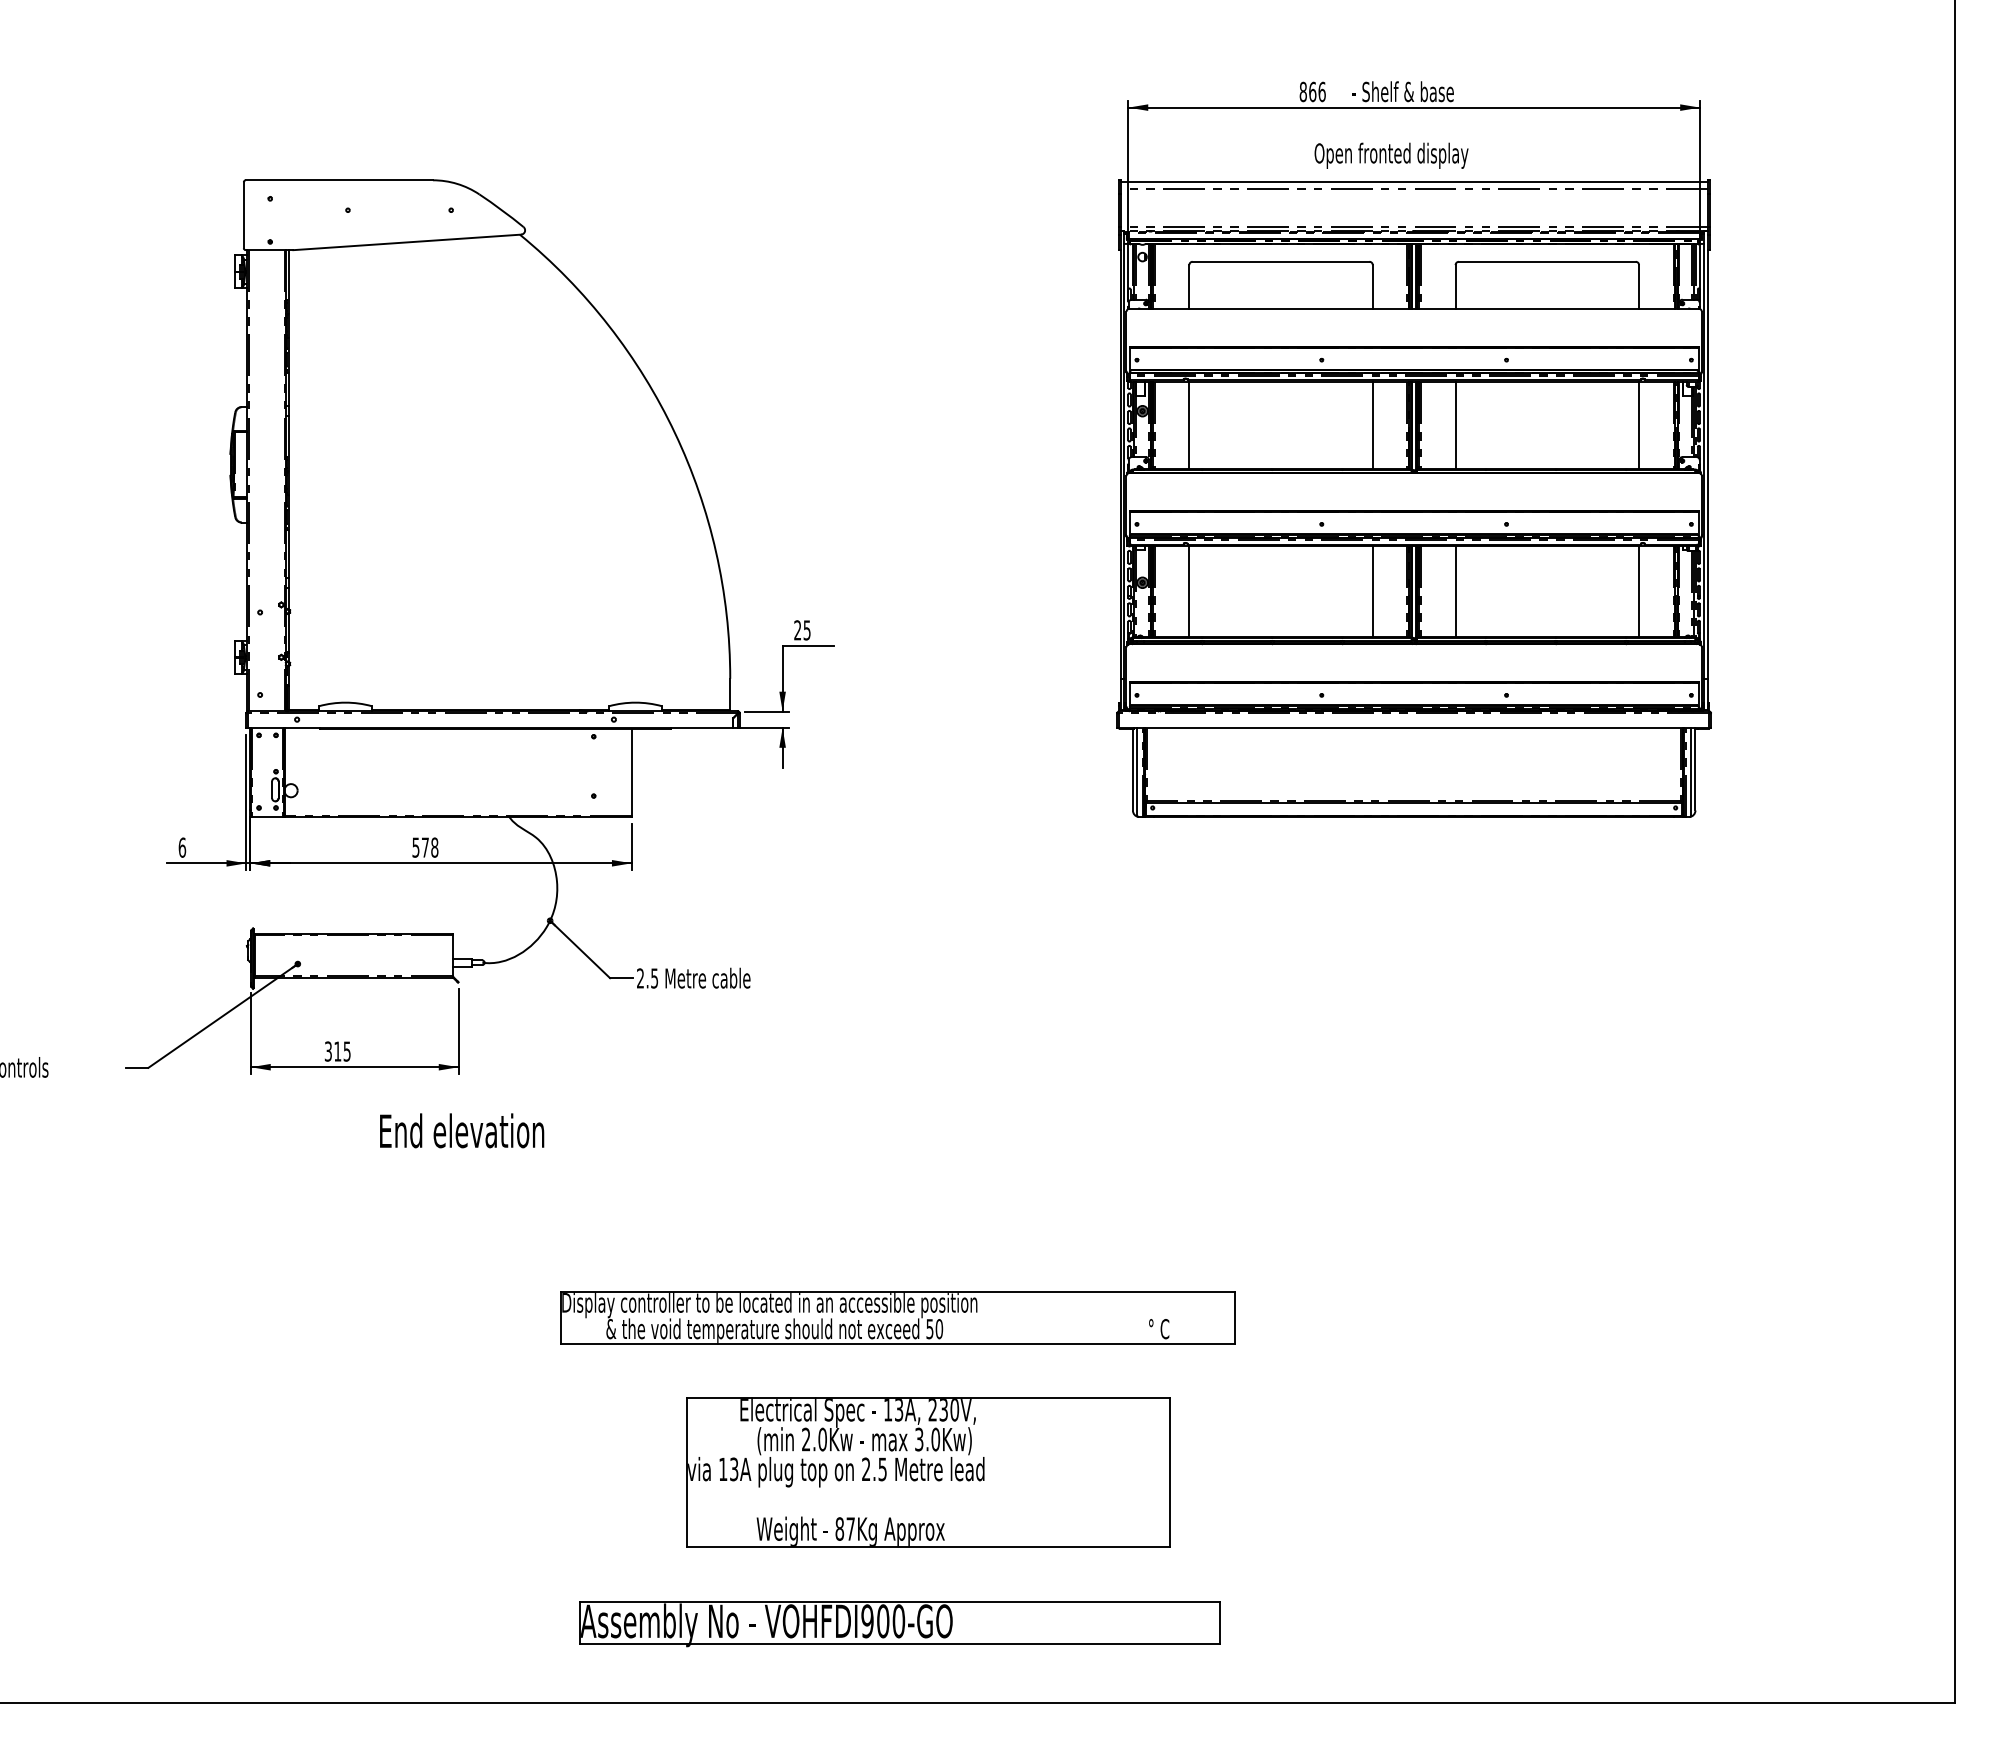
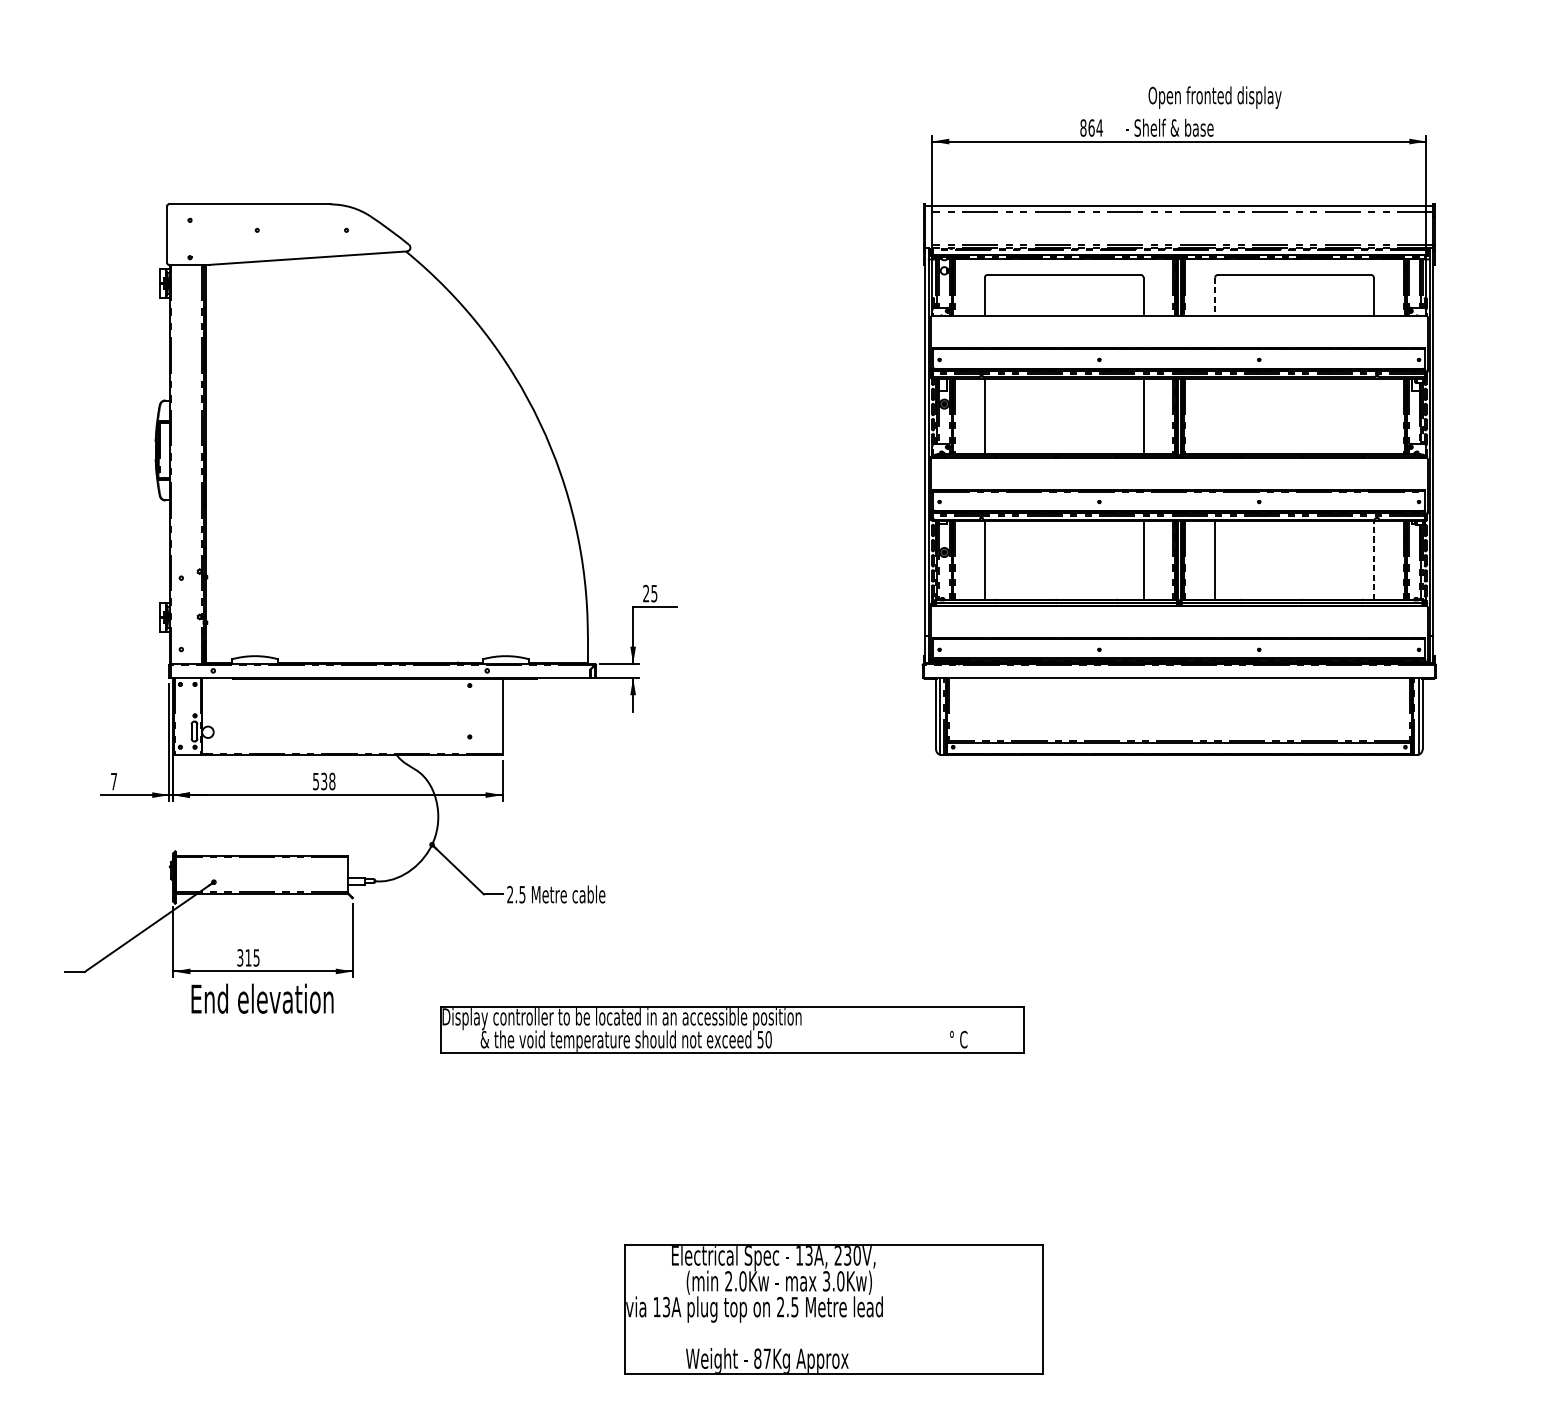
text: (1321, 91) -> (1099, 127), 866 -> 864
text: (1391, 155) -> (1215, 97), moved
line: (1455, 286) -> (1215, 296), solid -> dashed
line: (1455, 425) -> (1215, 416), removed
line: (1639, 425) -> (1374, 416), removed
line: (1639, 591) -> (1374, 560), solid -> dashed
text: (182, 847) -> (114, 781), 6 -> 7
text: (424, 847) -> (323, 781), 578 -> 538
text: (462, 1130) -> (262, 998), moved
part: (897, 1317) -> (732, 1029), moved
part: (928, 1472) -> (834, 1309), moved

